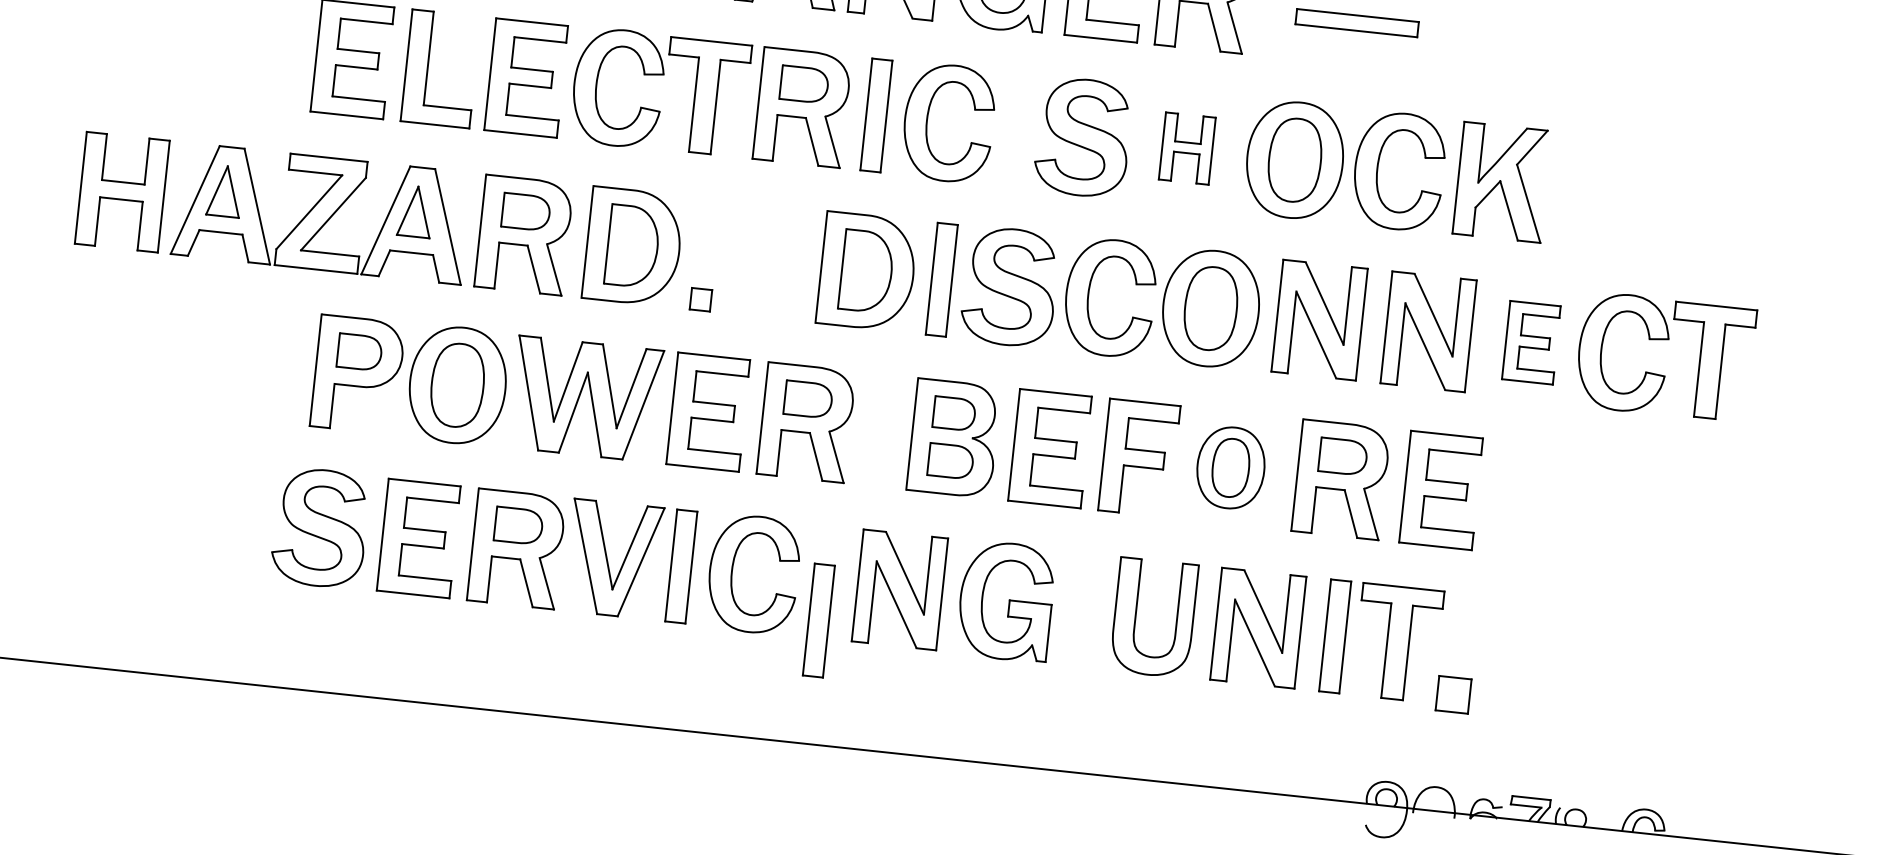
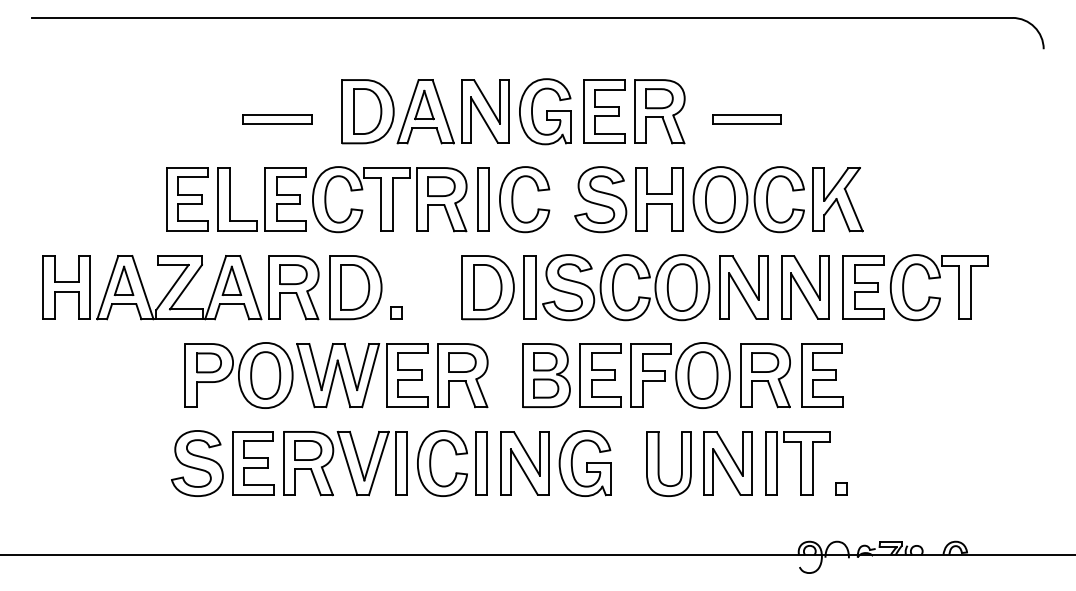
part: (1187, 148) -> (659, 199), size x1.67
part: (1531, 342) -> (863, 287), size x1.43
part: (1230, 467) -> (702, 375), size x1.43
part: (818, 620) -> (481, 463), moved
part: (1454, 693) -> (841, 488), size x0.62

